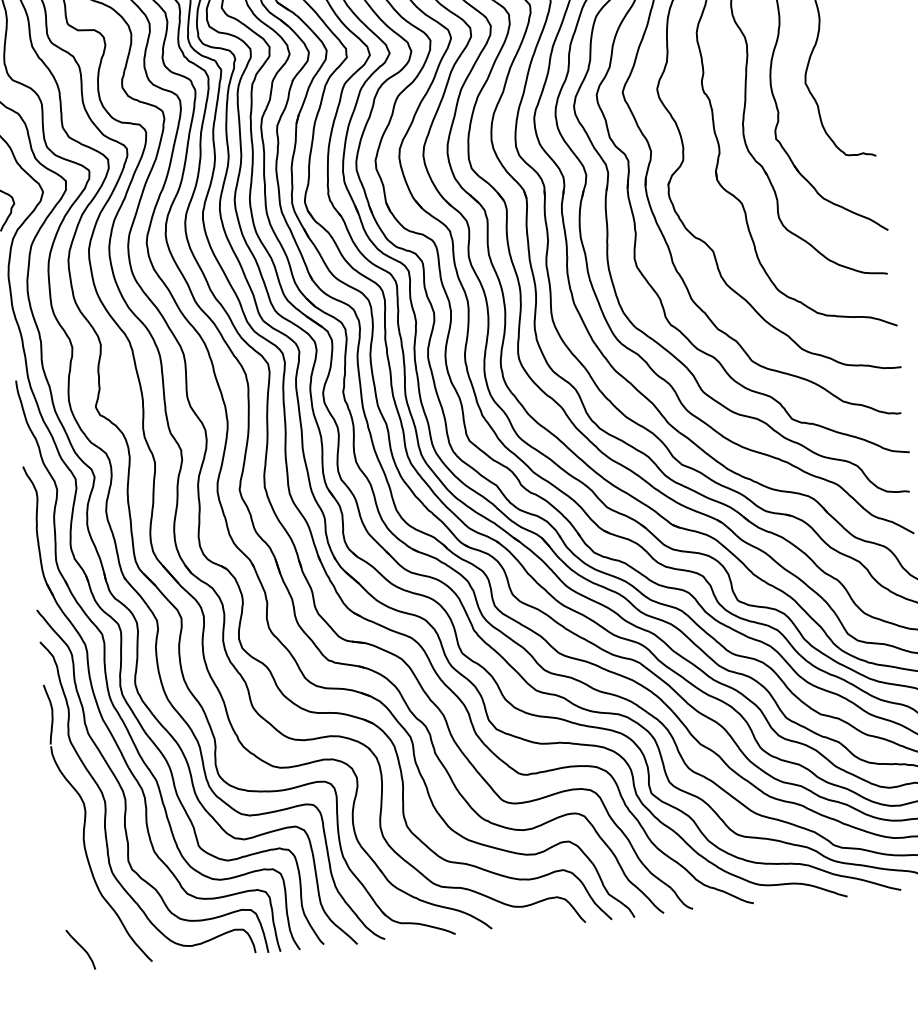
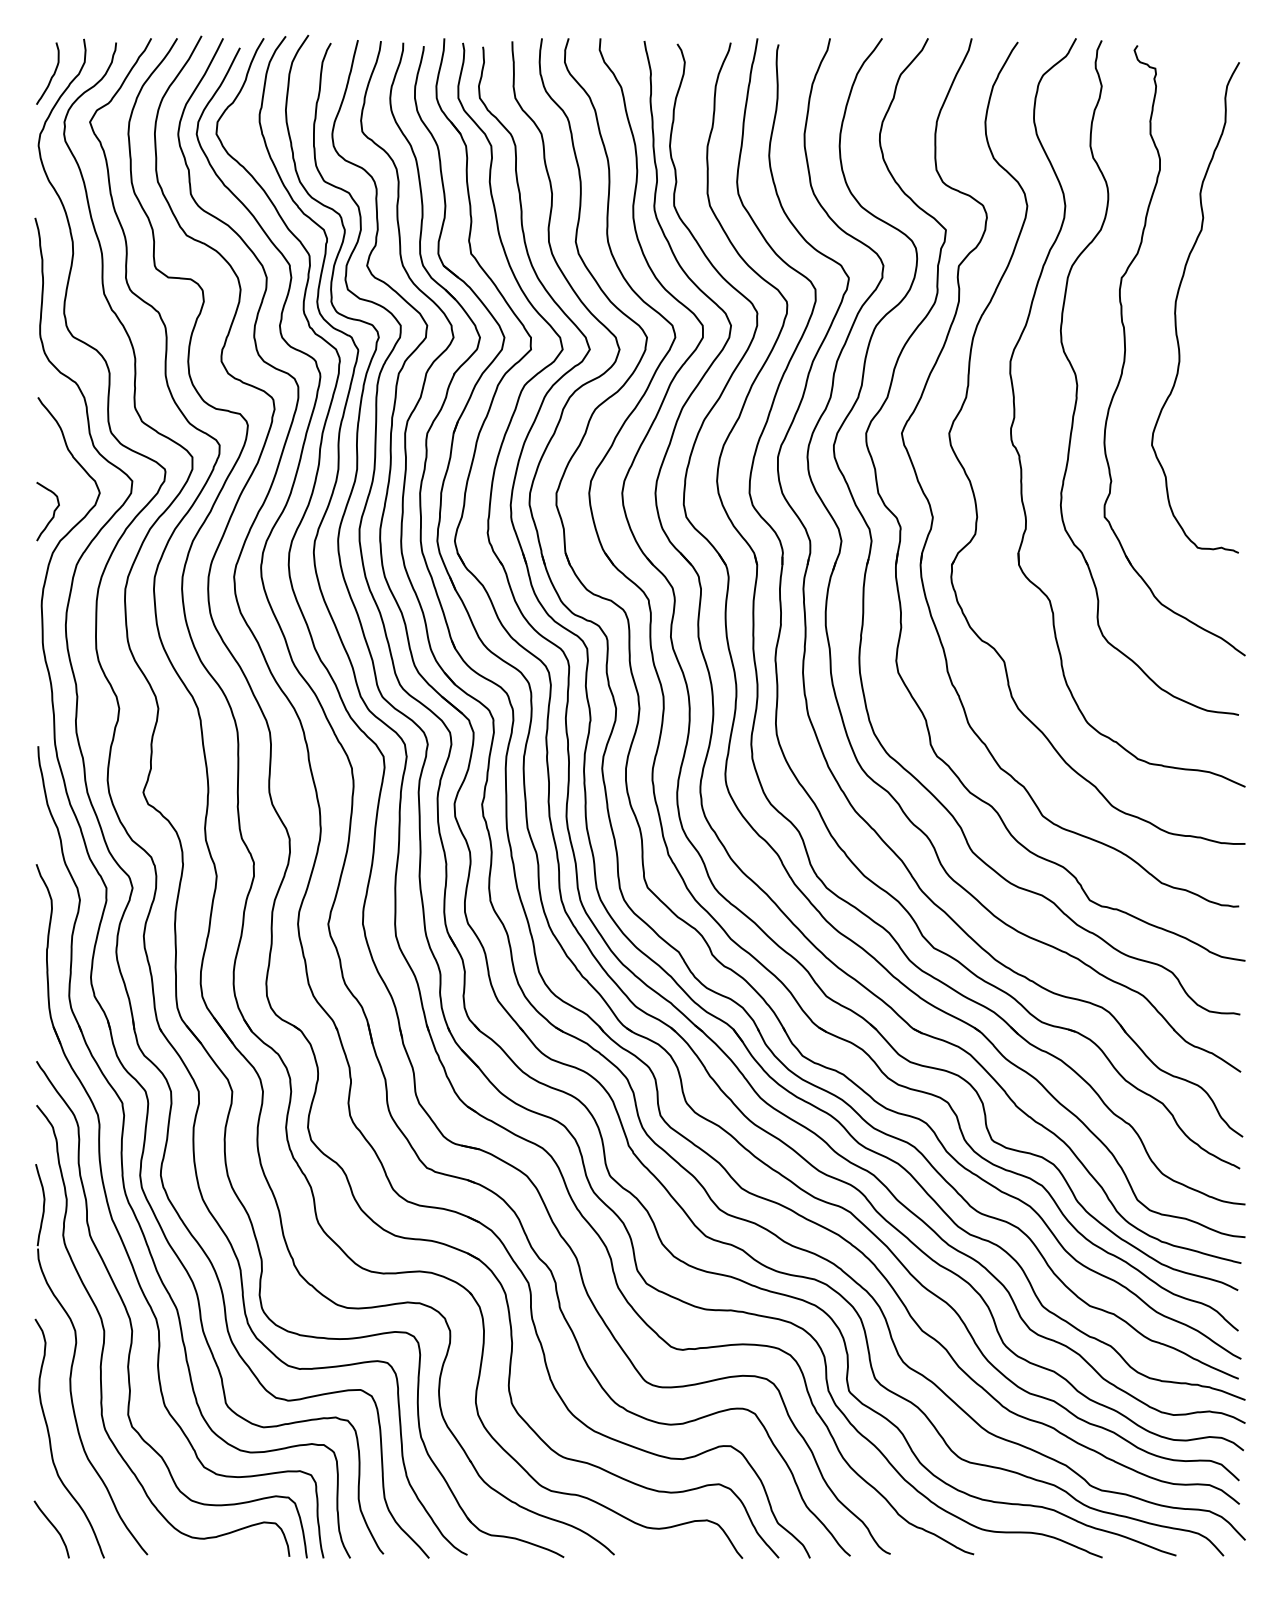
curve: (74, 887) -> (51, 1443), added

